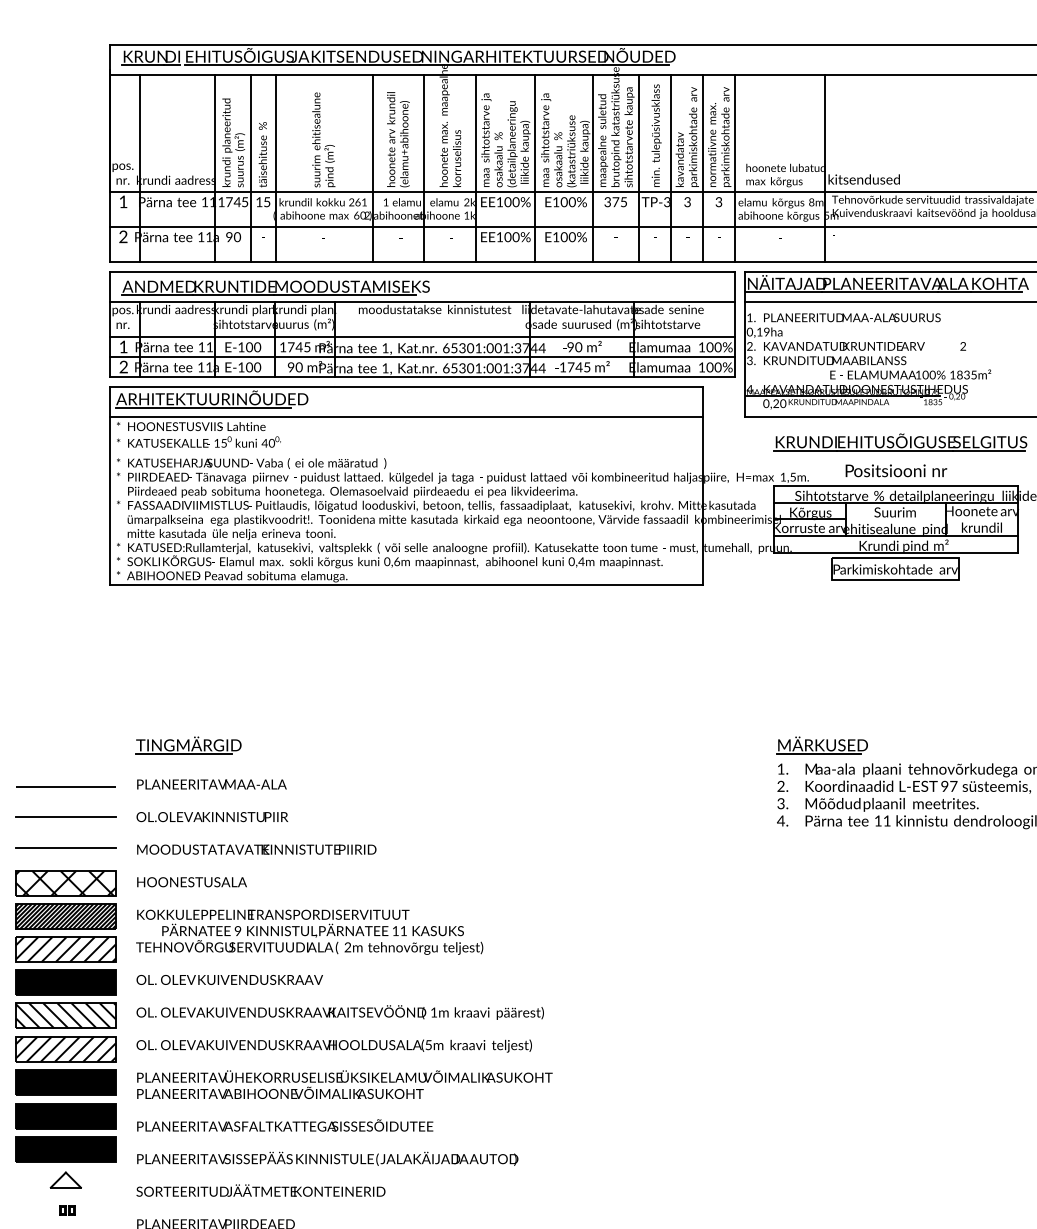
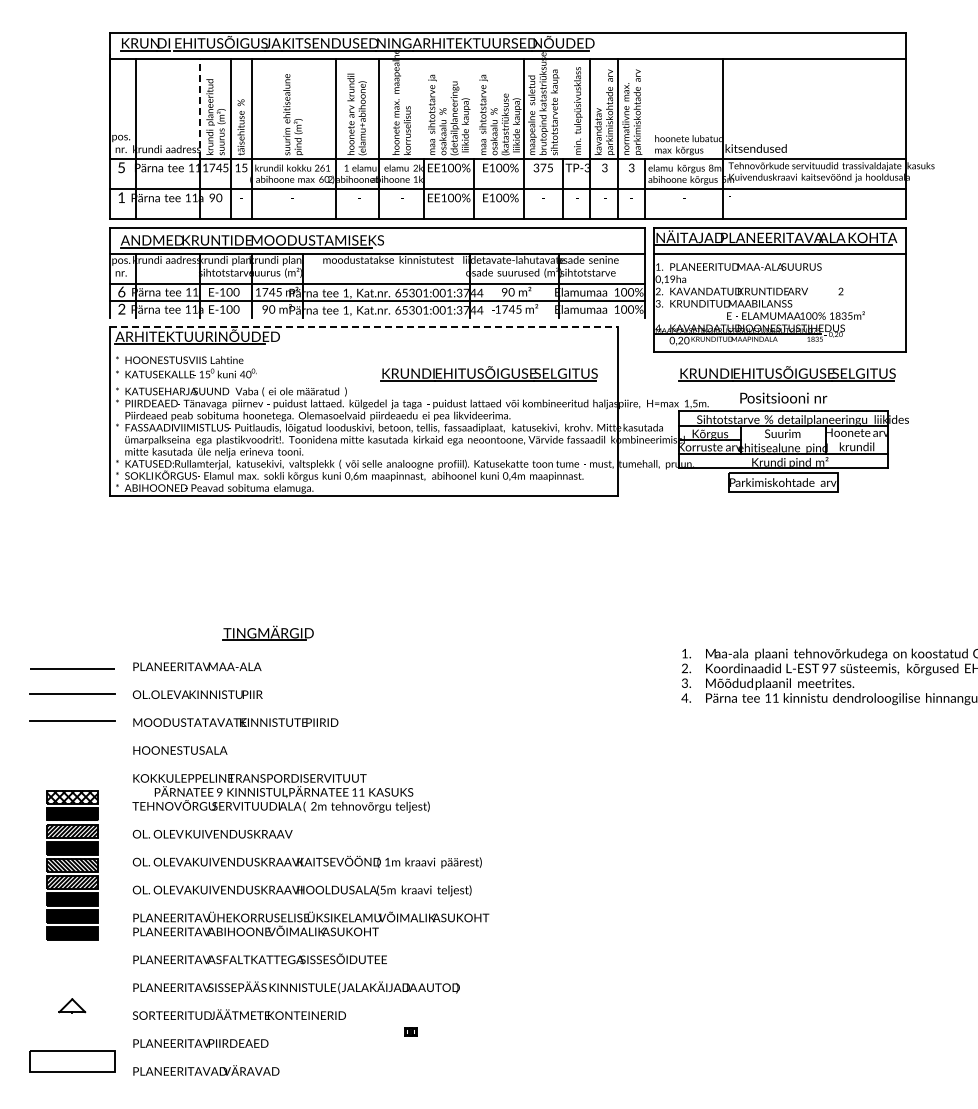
line: (215, 132) -> (200, 108), solid -> dashed
line: (475, 132) -> (423, 108), removed
line: (535, 132) -> (474, 108), removed
line: (639, 132) -> (563, 108), removed
line: (735, 132) -> (645, 108), removed
text: (123, 201) -> (121, 167), 1 -> 5
text: (123, 236) -> (121, 197), 2 -> 1
text: (123, 346) -> (121, 291), 1 -> 6
line: (422, 377) -> (377, 318), removed
line: (405, 387) -> (363, 326), solid -> dashed
line: (405, 417) -> (363, 352), removed
part: (551, 442) -> (488, 373), added
part: (187, 744) -> (267, 632), moved
part: (821, 744) -> (719, 632), removed
part: (66, 1016) -> (72, 865), size x0.6
part: (67, 1210) -> (410, 1031), moved

